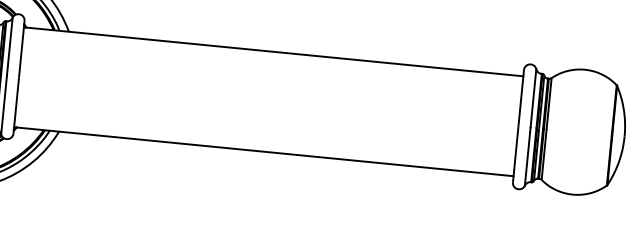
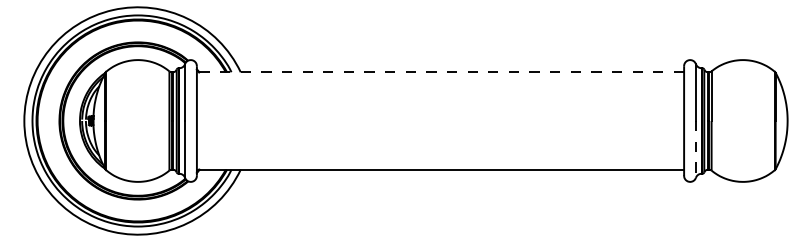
line: (273, 52) -> (440, 72), solid -> dashed
line: (527, 156) -> (695, 149), solid -> dashed

